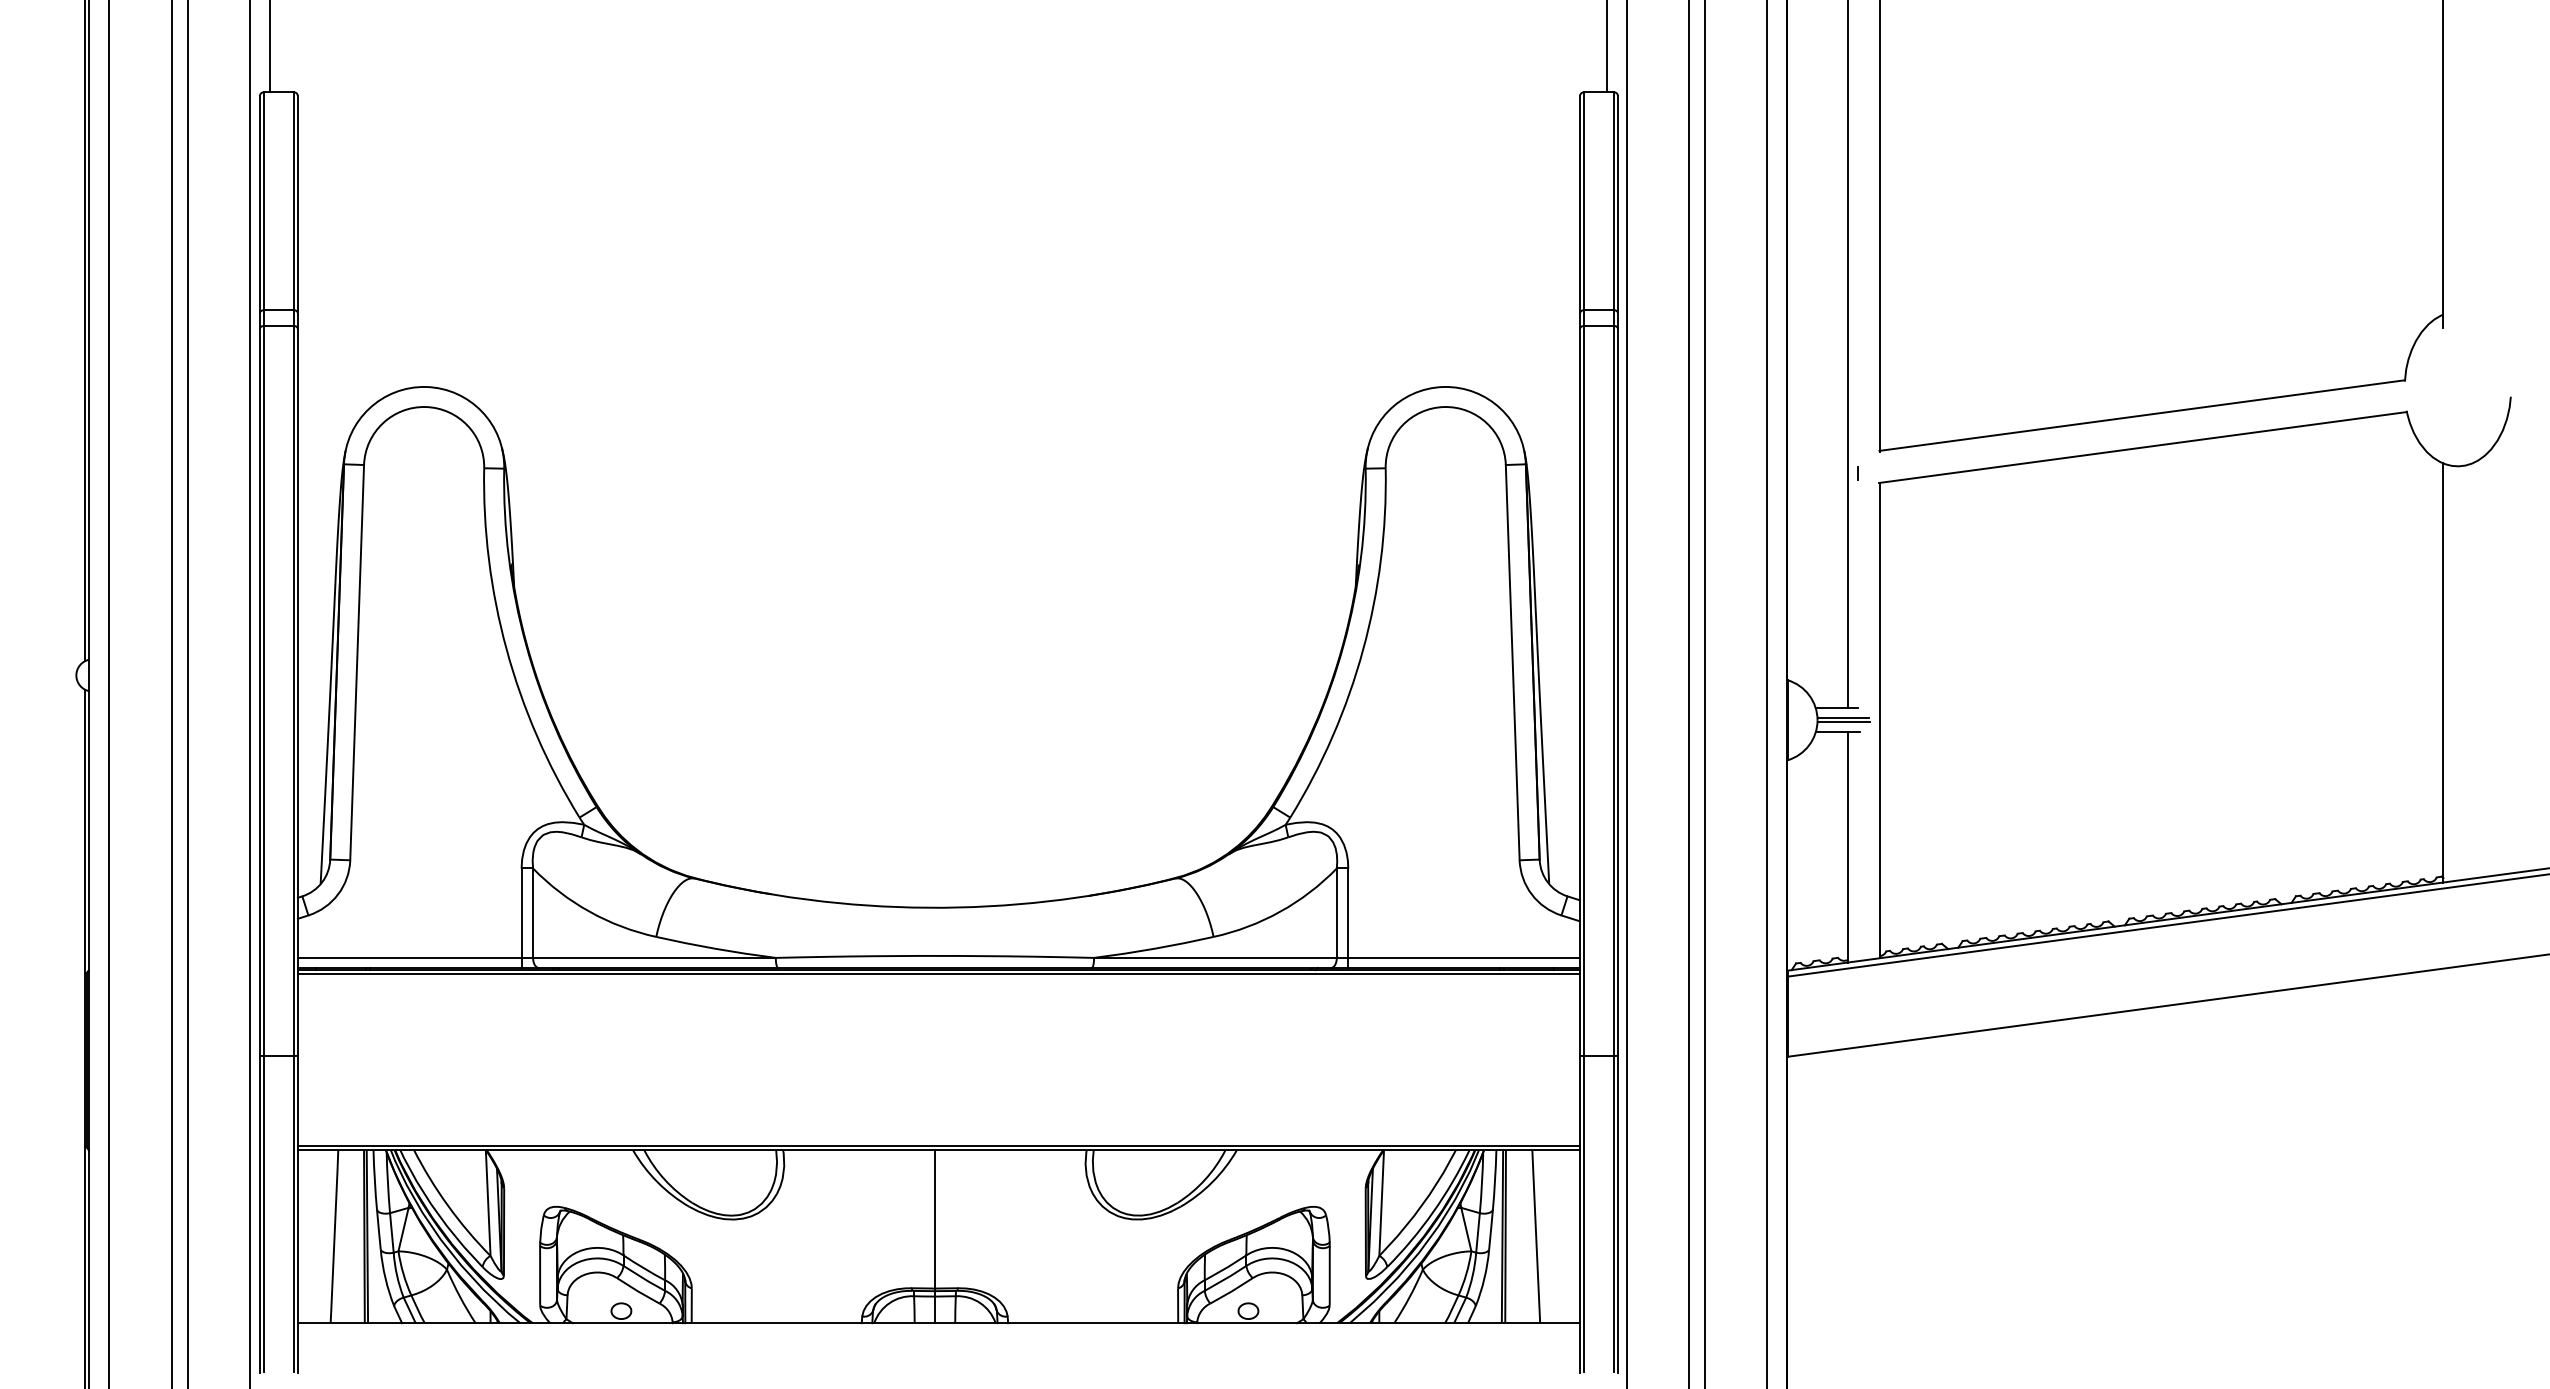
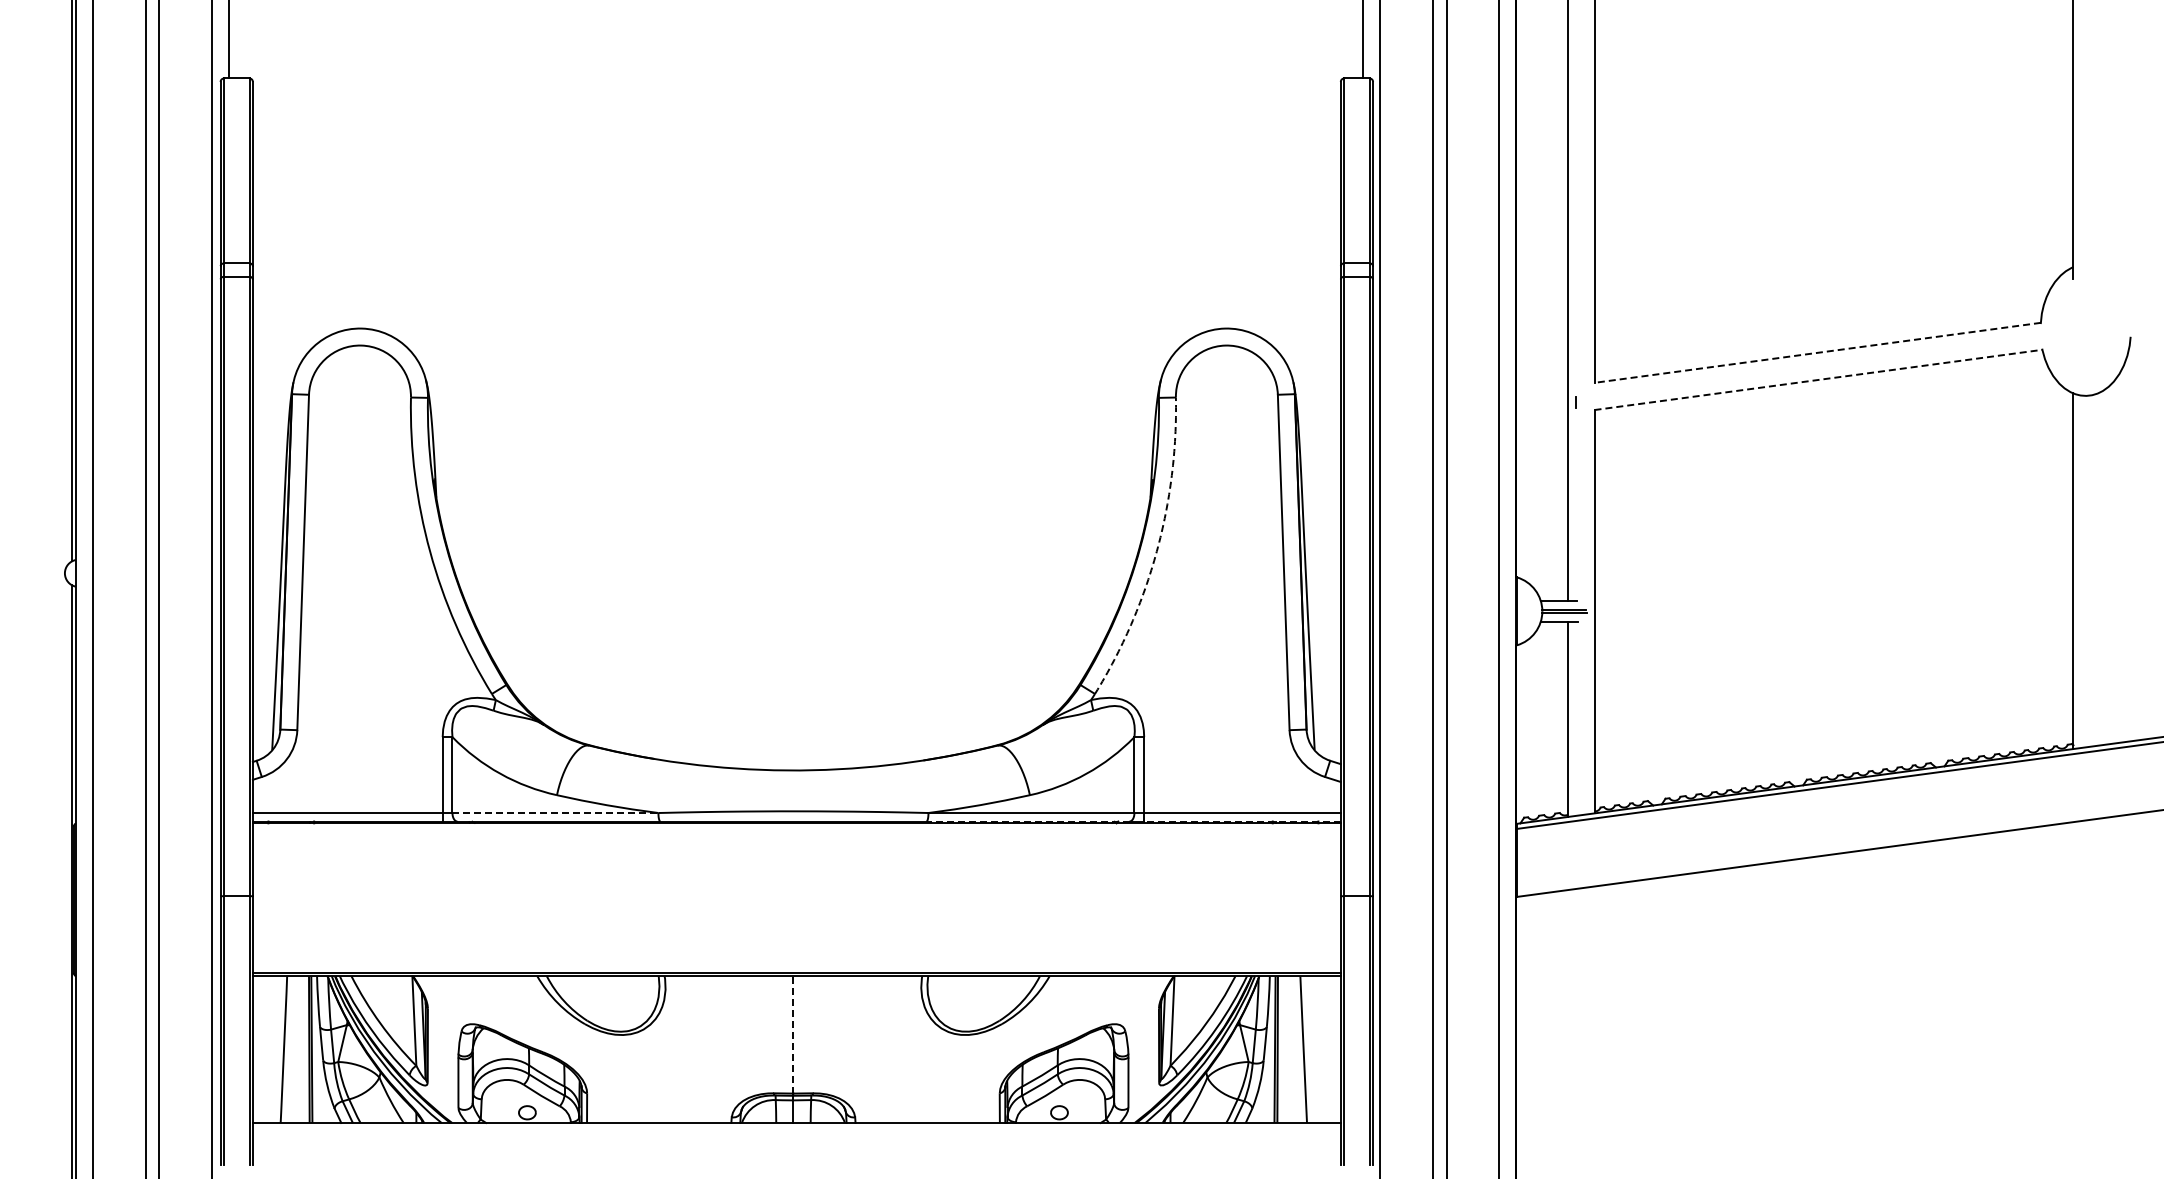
line: (2141, 415) -> (1817, 352), solid -> dashed
line: (2142, 447) -> (1818, 379), solid -> dashed
arc: (1362, 649) -> (1156, 551), solid -> dashed
line: (654, 958) -> (555, 813), solid -> dashed
line: (1211, 967) -> (1028, 821), solid -> dashed
line: (1464, 967) -> (1242, 821), solid -> dashed
line: (938, 973) -> (796, 826), removed
line: (935, 1218) -> (793, 1034), solid -> dashed

